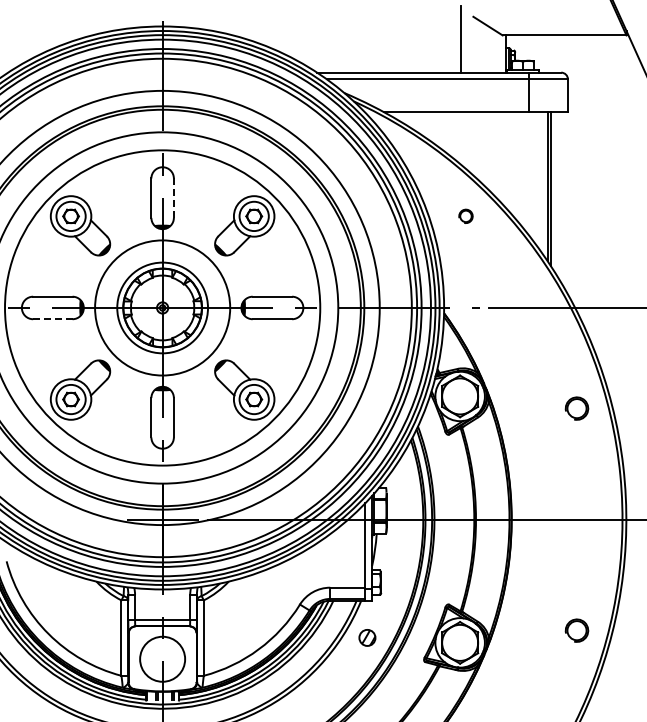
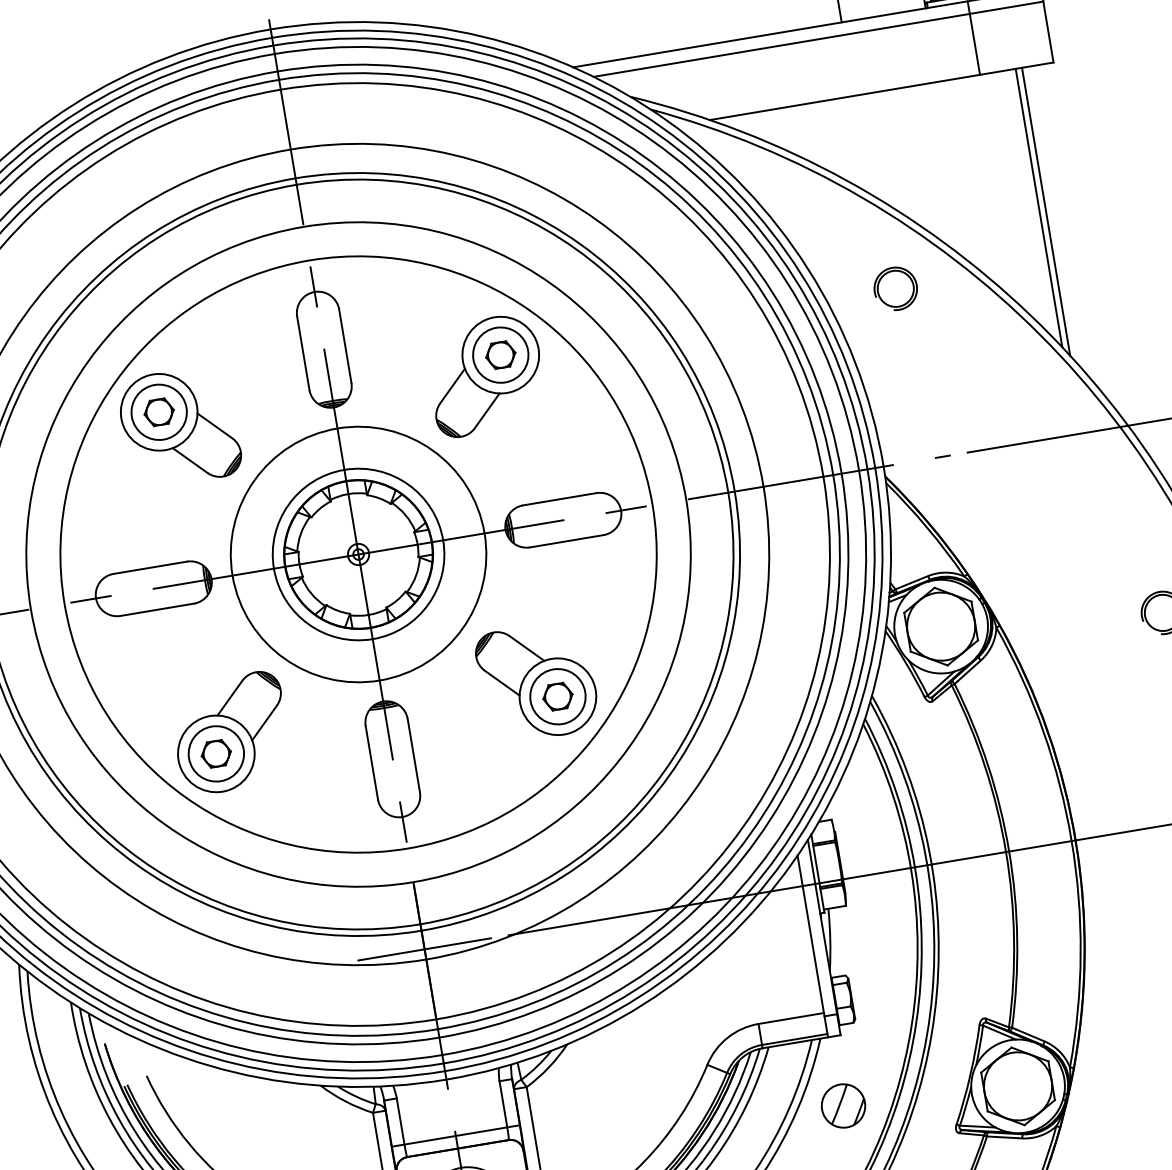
line: (173, 198) -> (344, 346), dashed -> solid
part: (465, 216) -> (894, 289), size x1.67
line: (52, 319) -> (156, 610), dashed -> solid
part: (367, 637) -> (843, 1105), size x1.43

